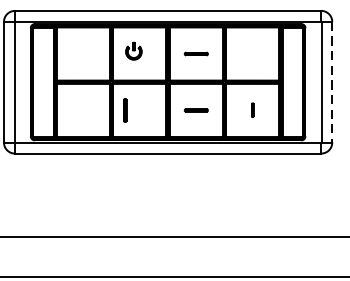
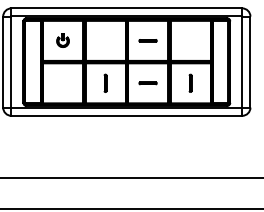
part: (133, 50) -> (62, 40), moved
line: (332, 82) -> (250, 62), dashed -> solid
part: (125, 109) -> (105, 82), moved
part: (252, 109) -> (190, 82), size x1.67

